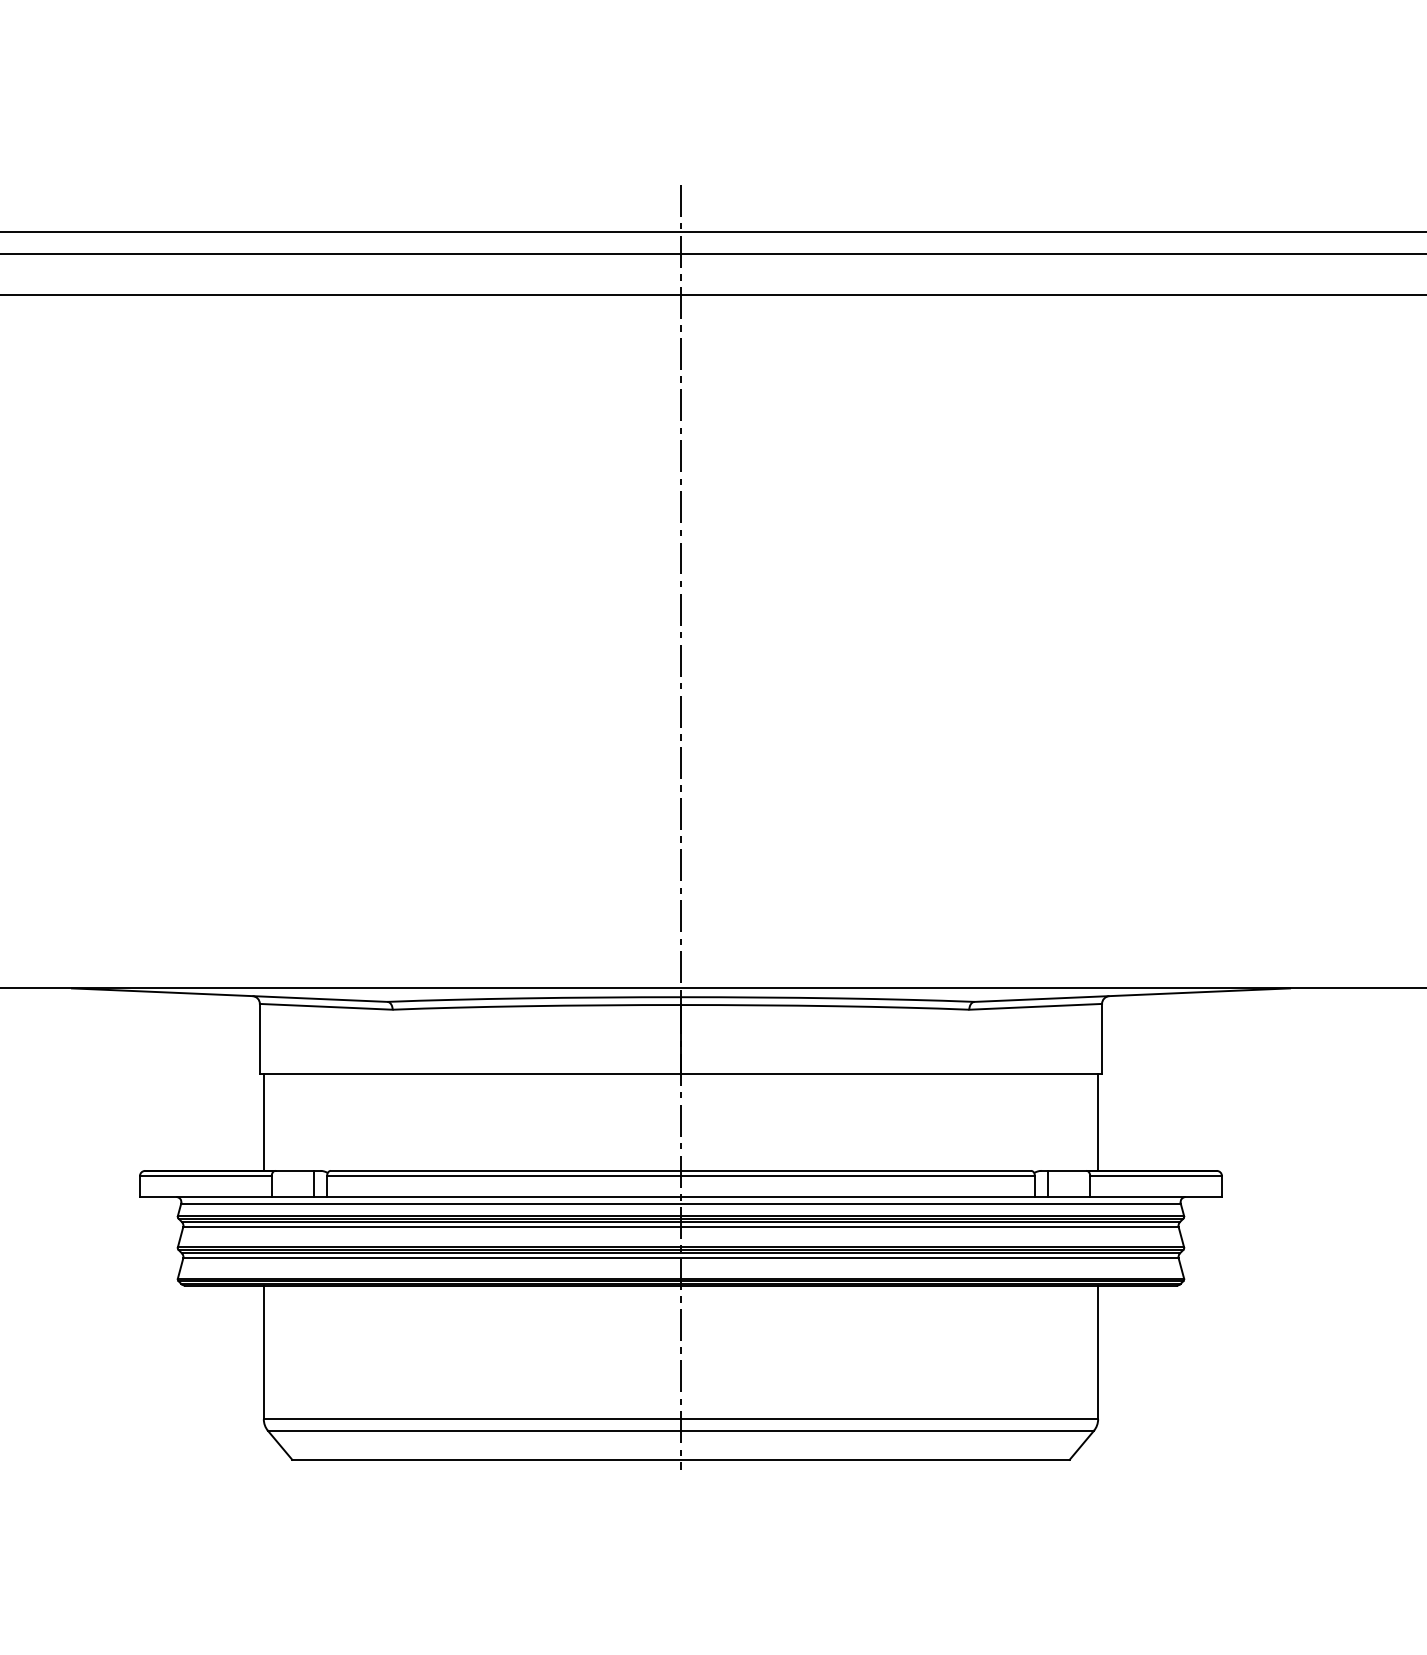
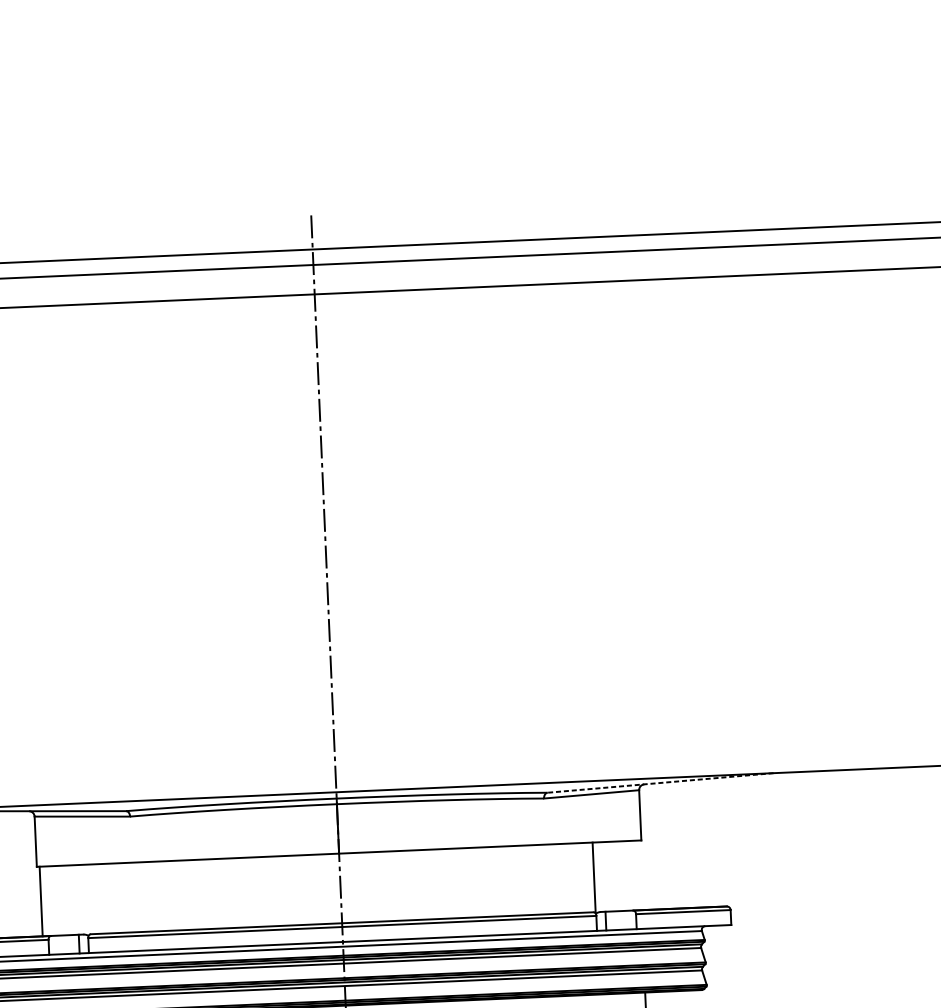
line: (1132, 995) -> (660, 783), solid -> dashed
line: (1098, 1121) -> (594, 876), moved

